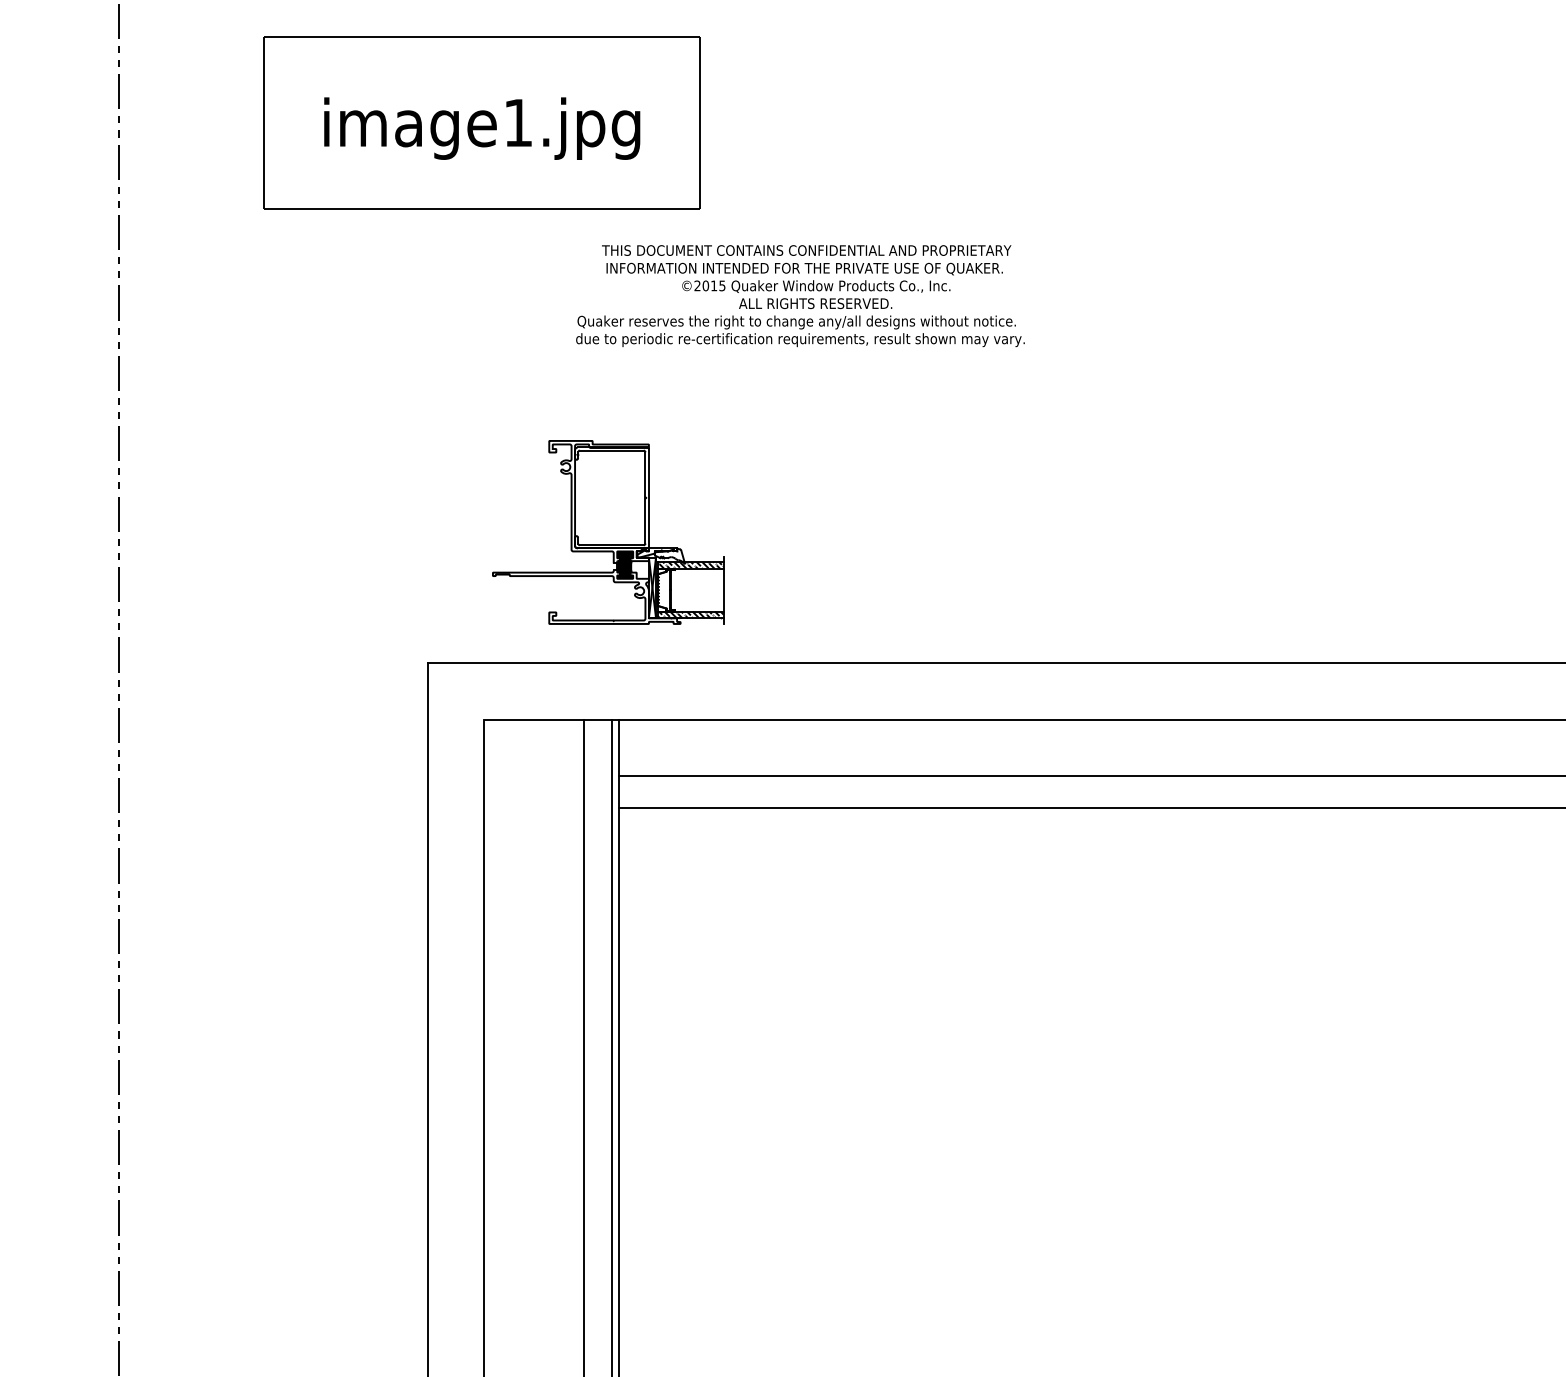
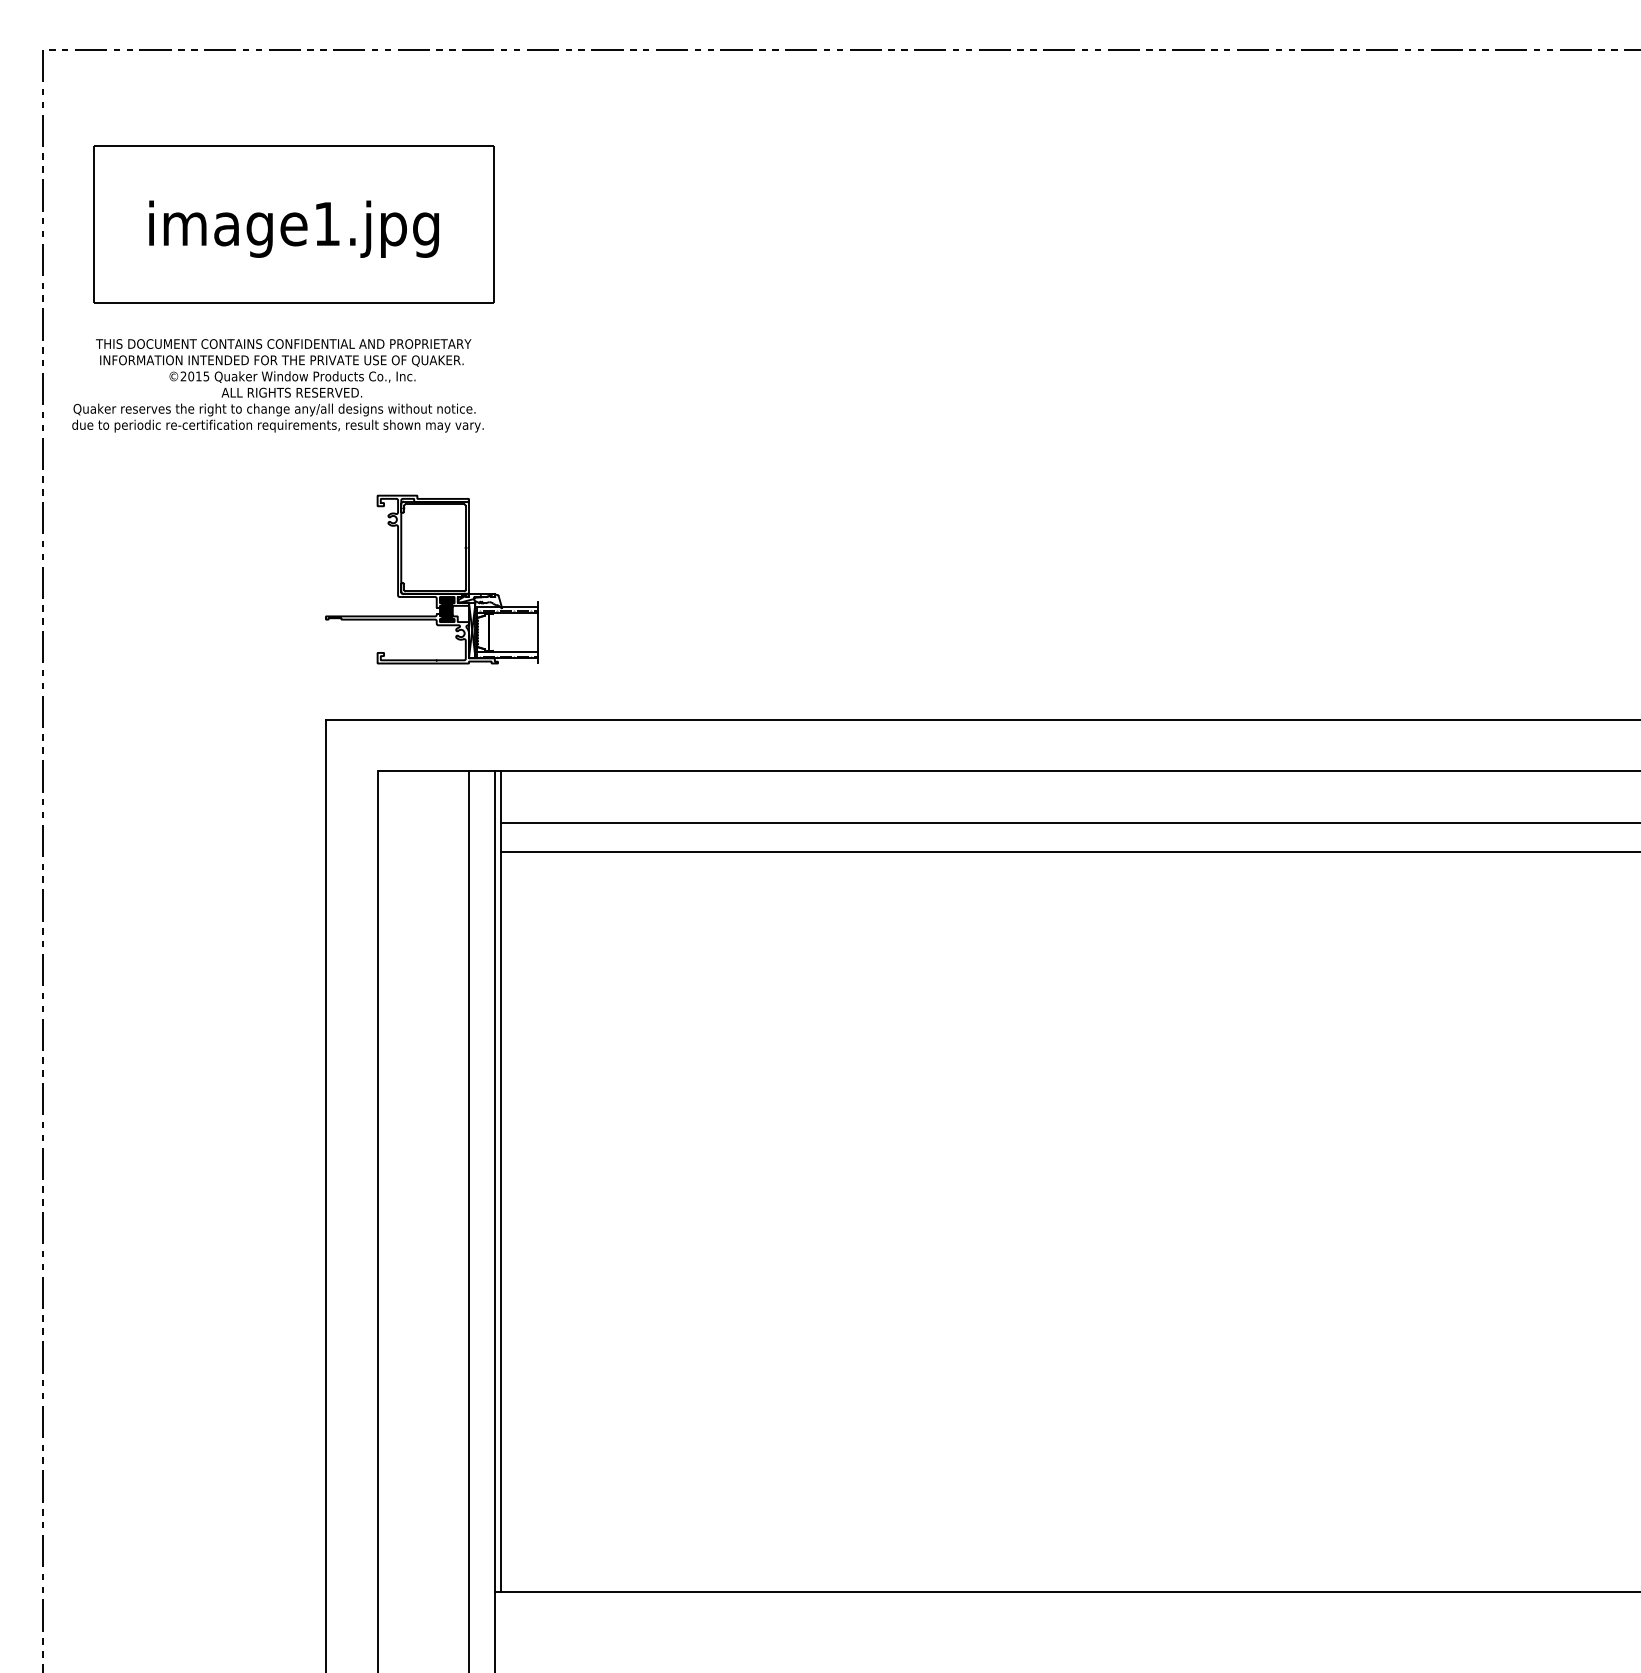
part: (481, 123) -> (293, 224), moved
text: (799, 295) -> (277, 385), moved
part: (608, 532) -> (431, 579), moved

